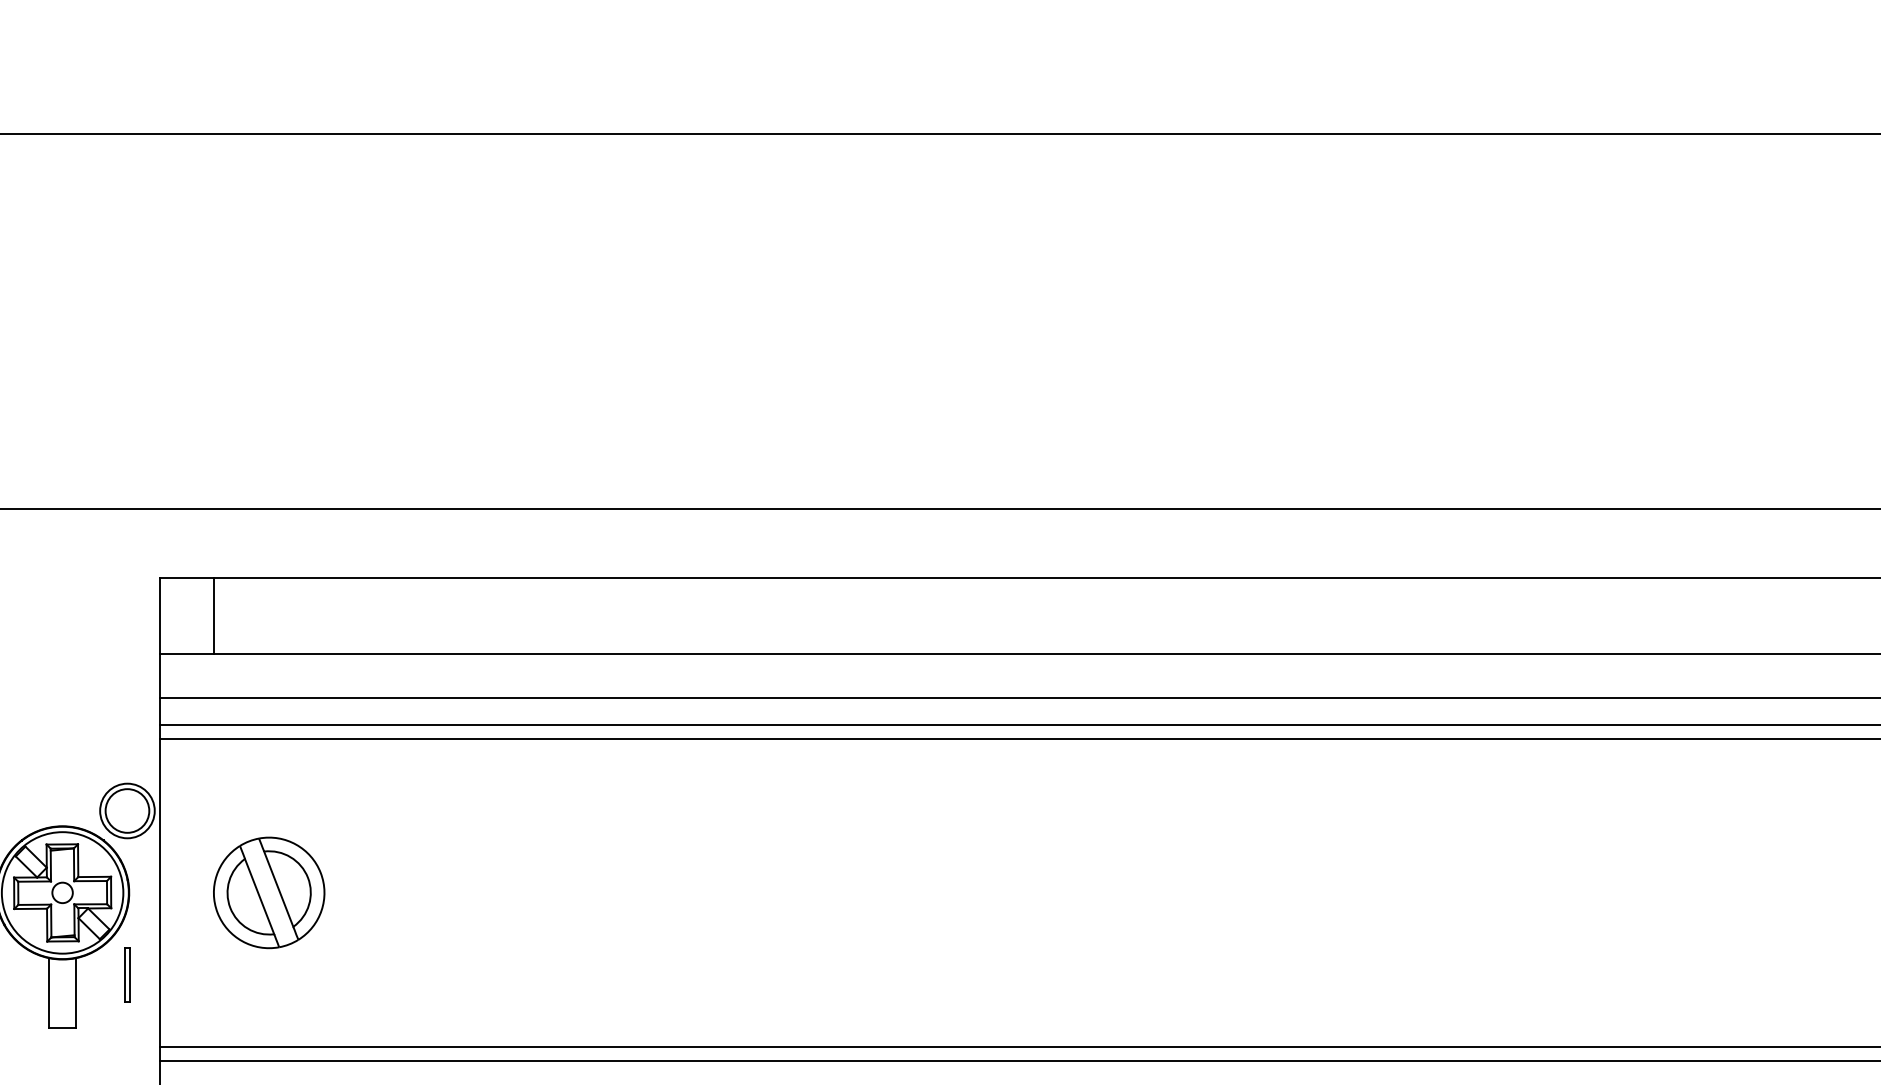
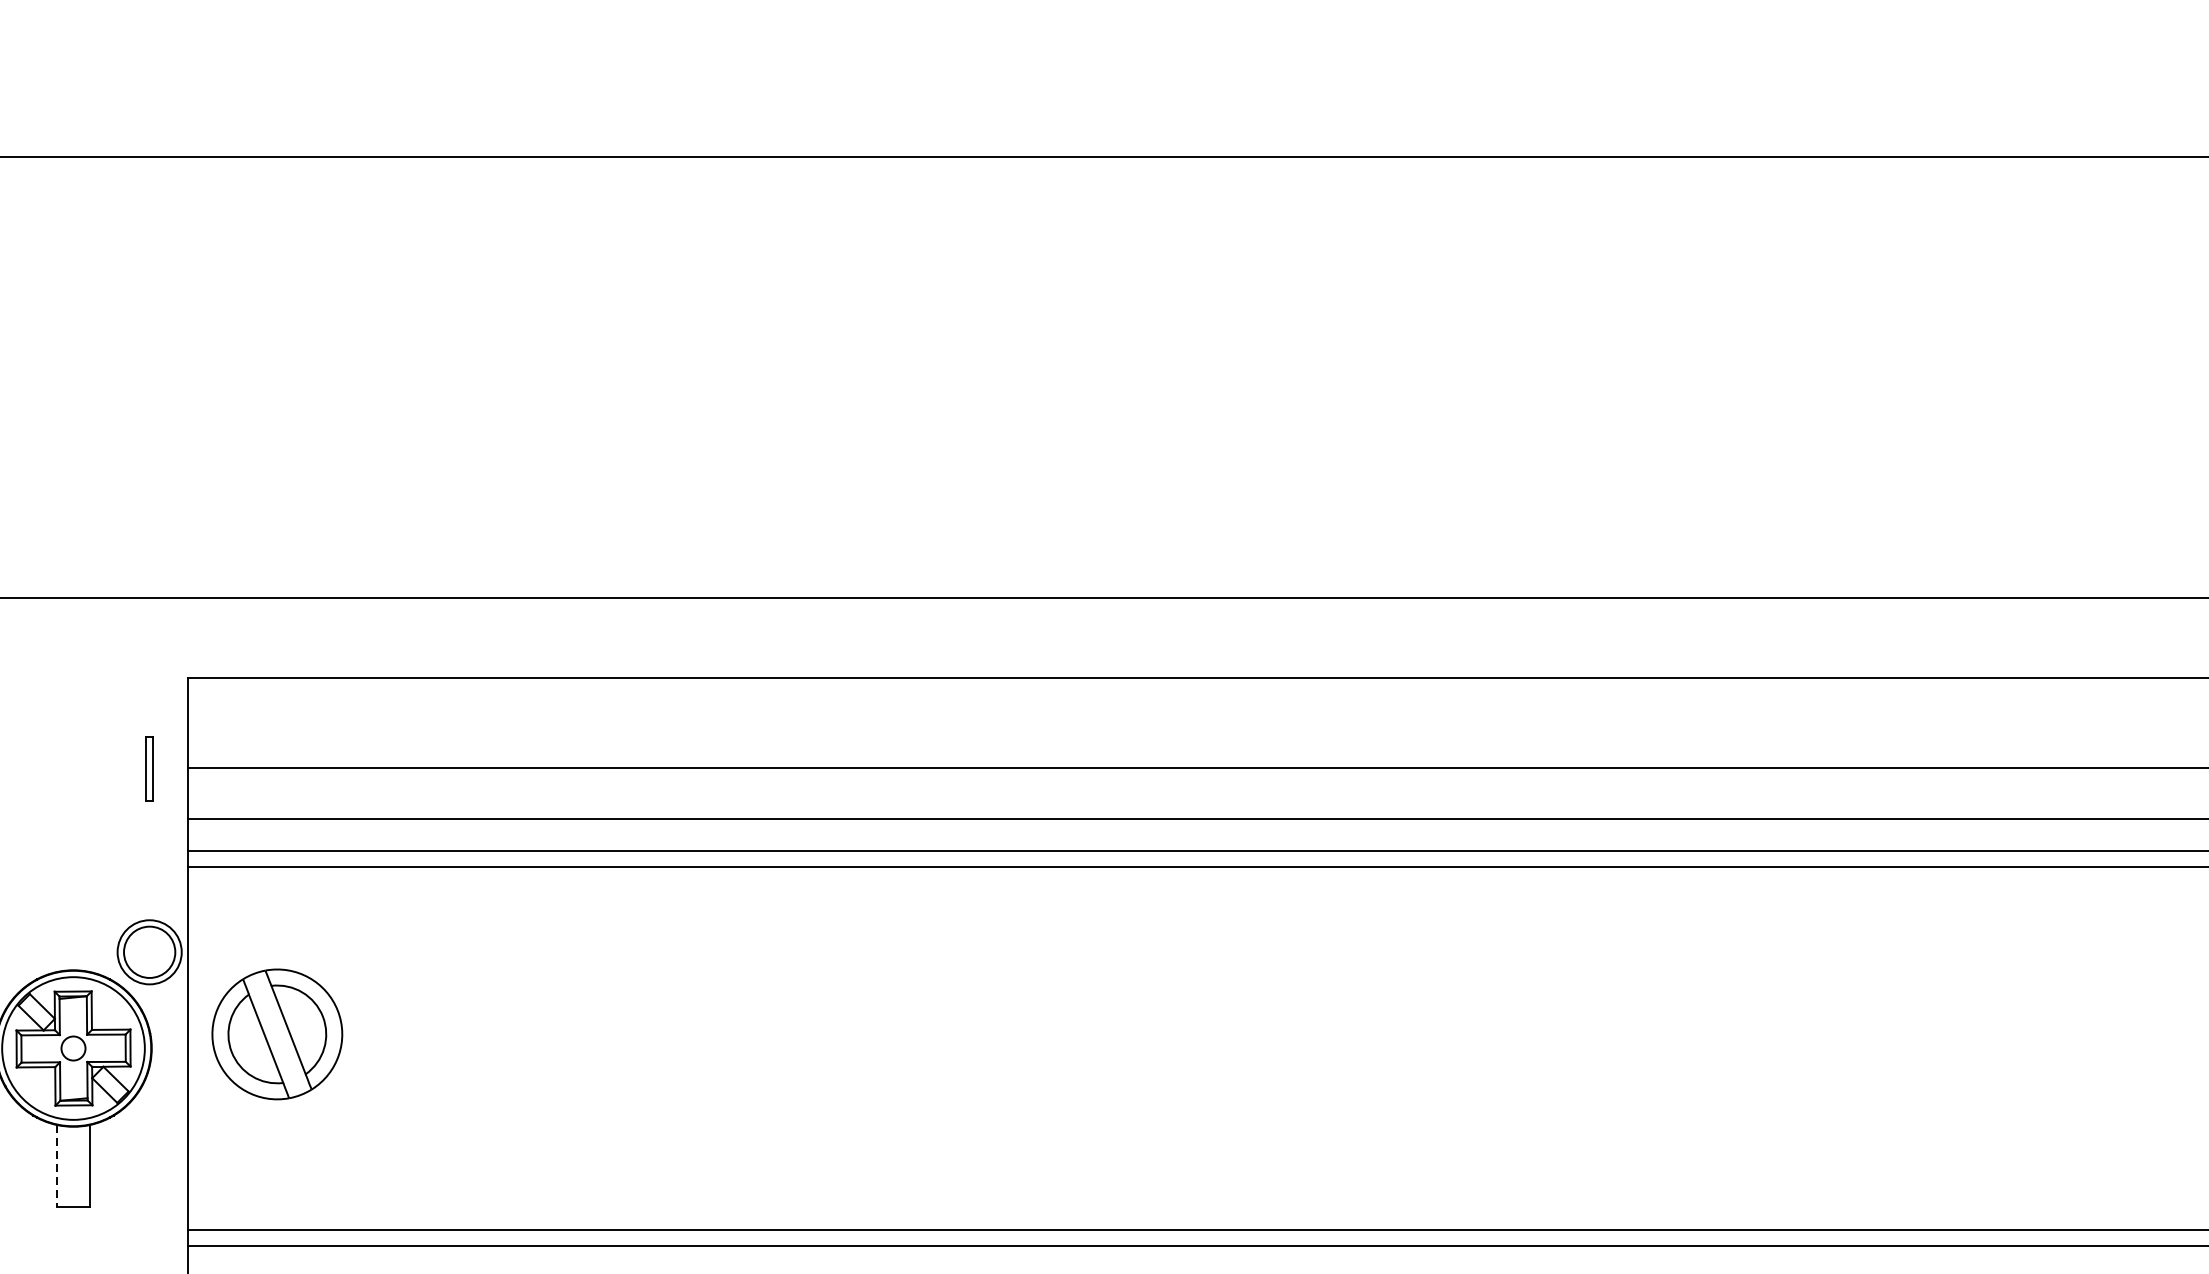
line: (213, 615) -> (250, 722), removed
part: (269, 892) -> (277, 1033), moved
part: (127, 974) -> (149, 768), moved
line: (48, 992) -> (56, 1165), solid -> dashed

